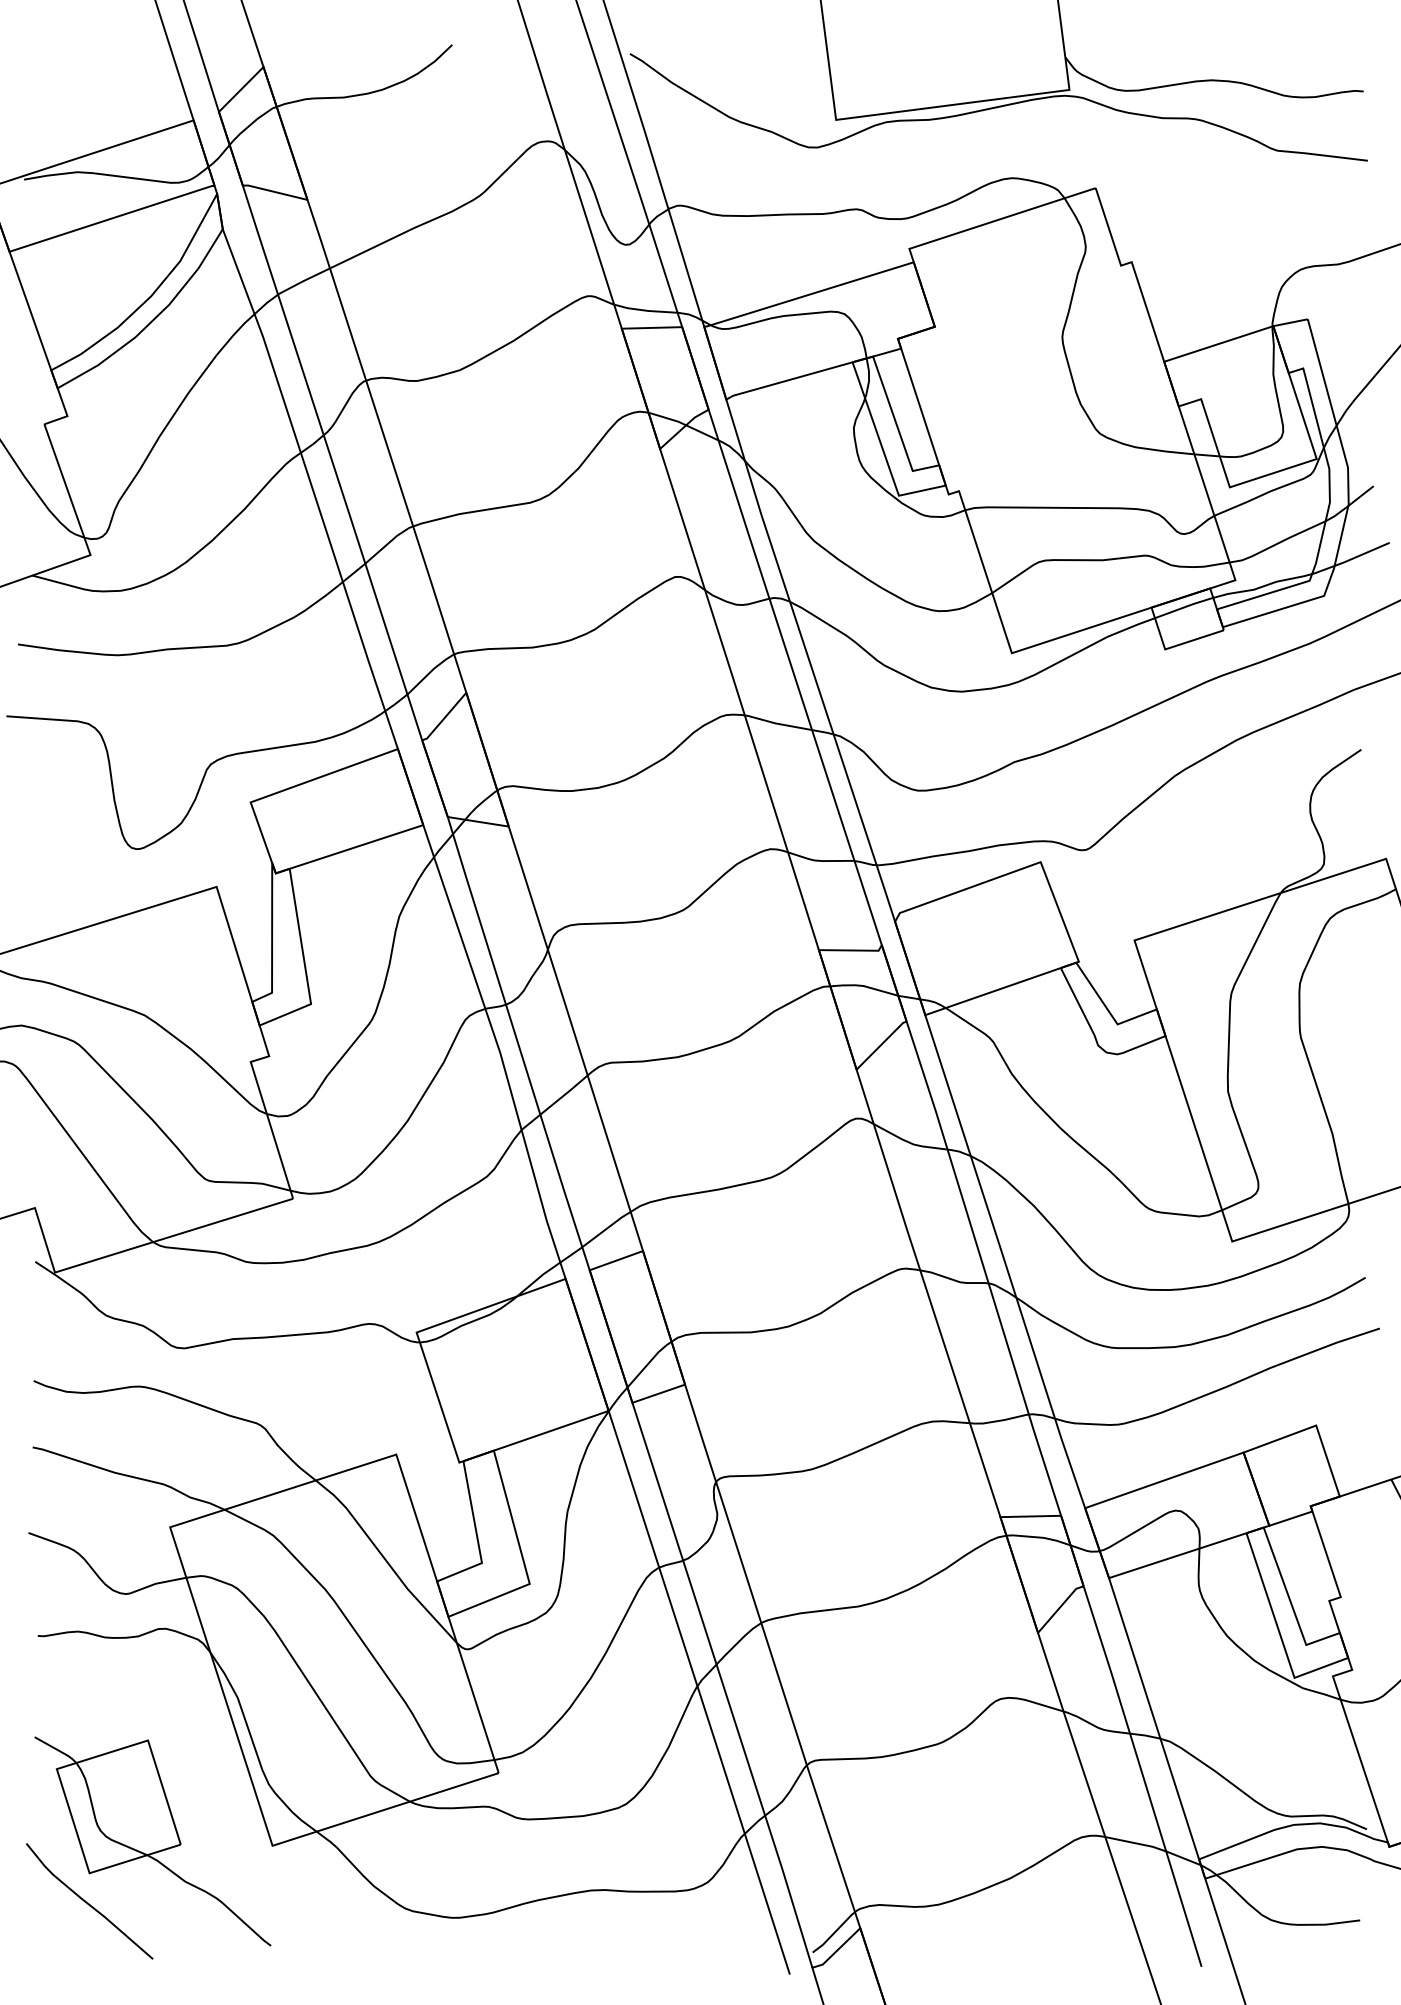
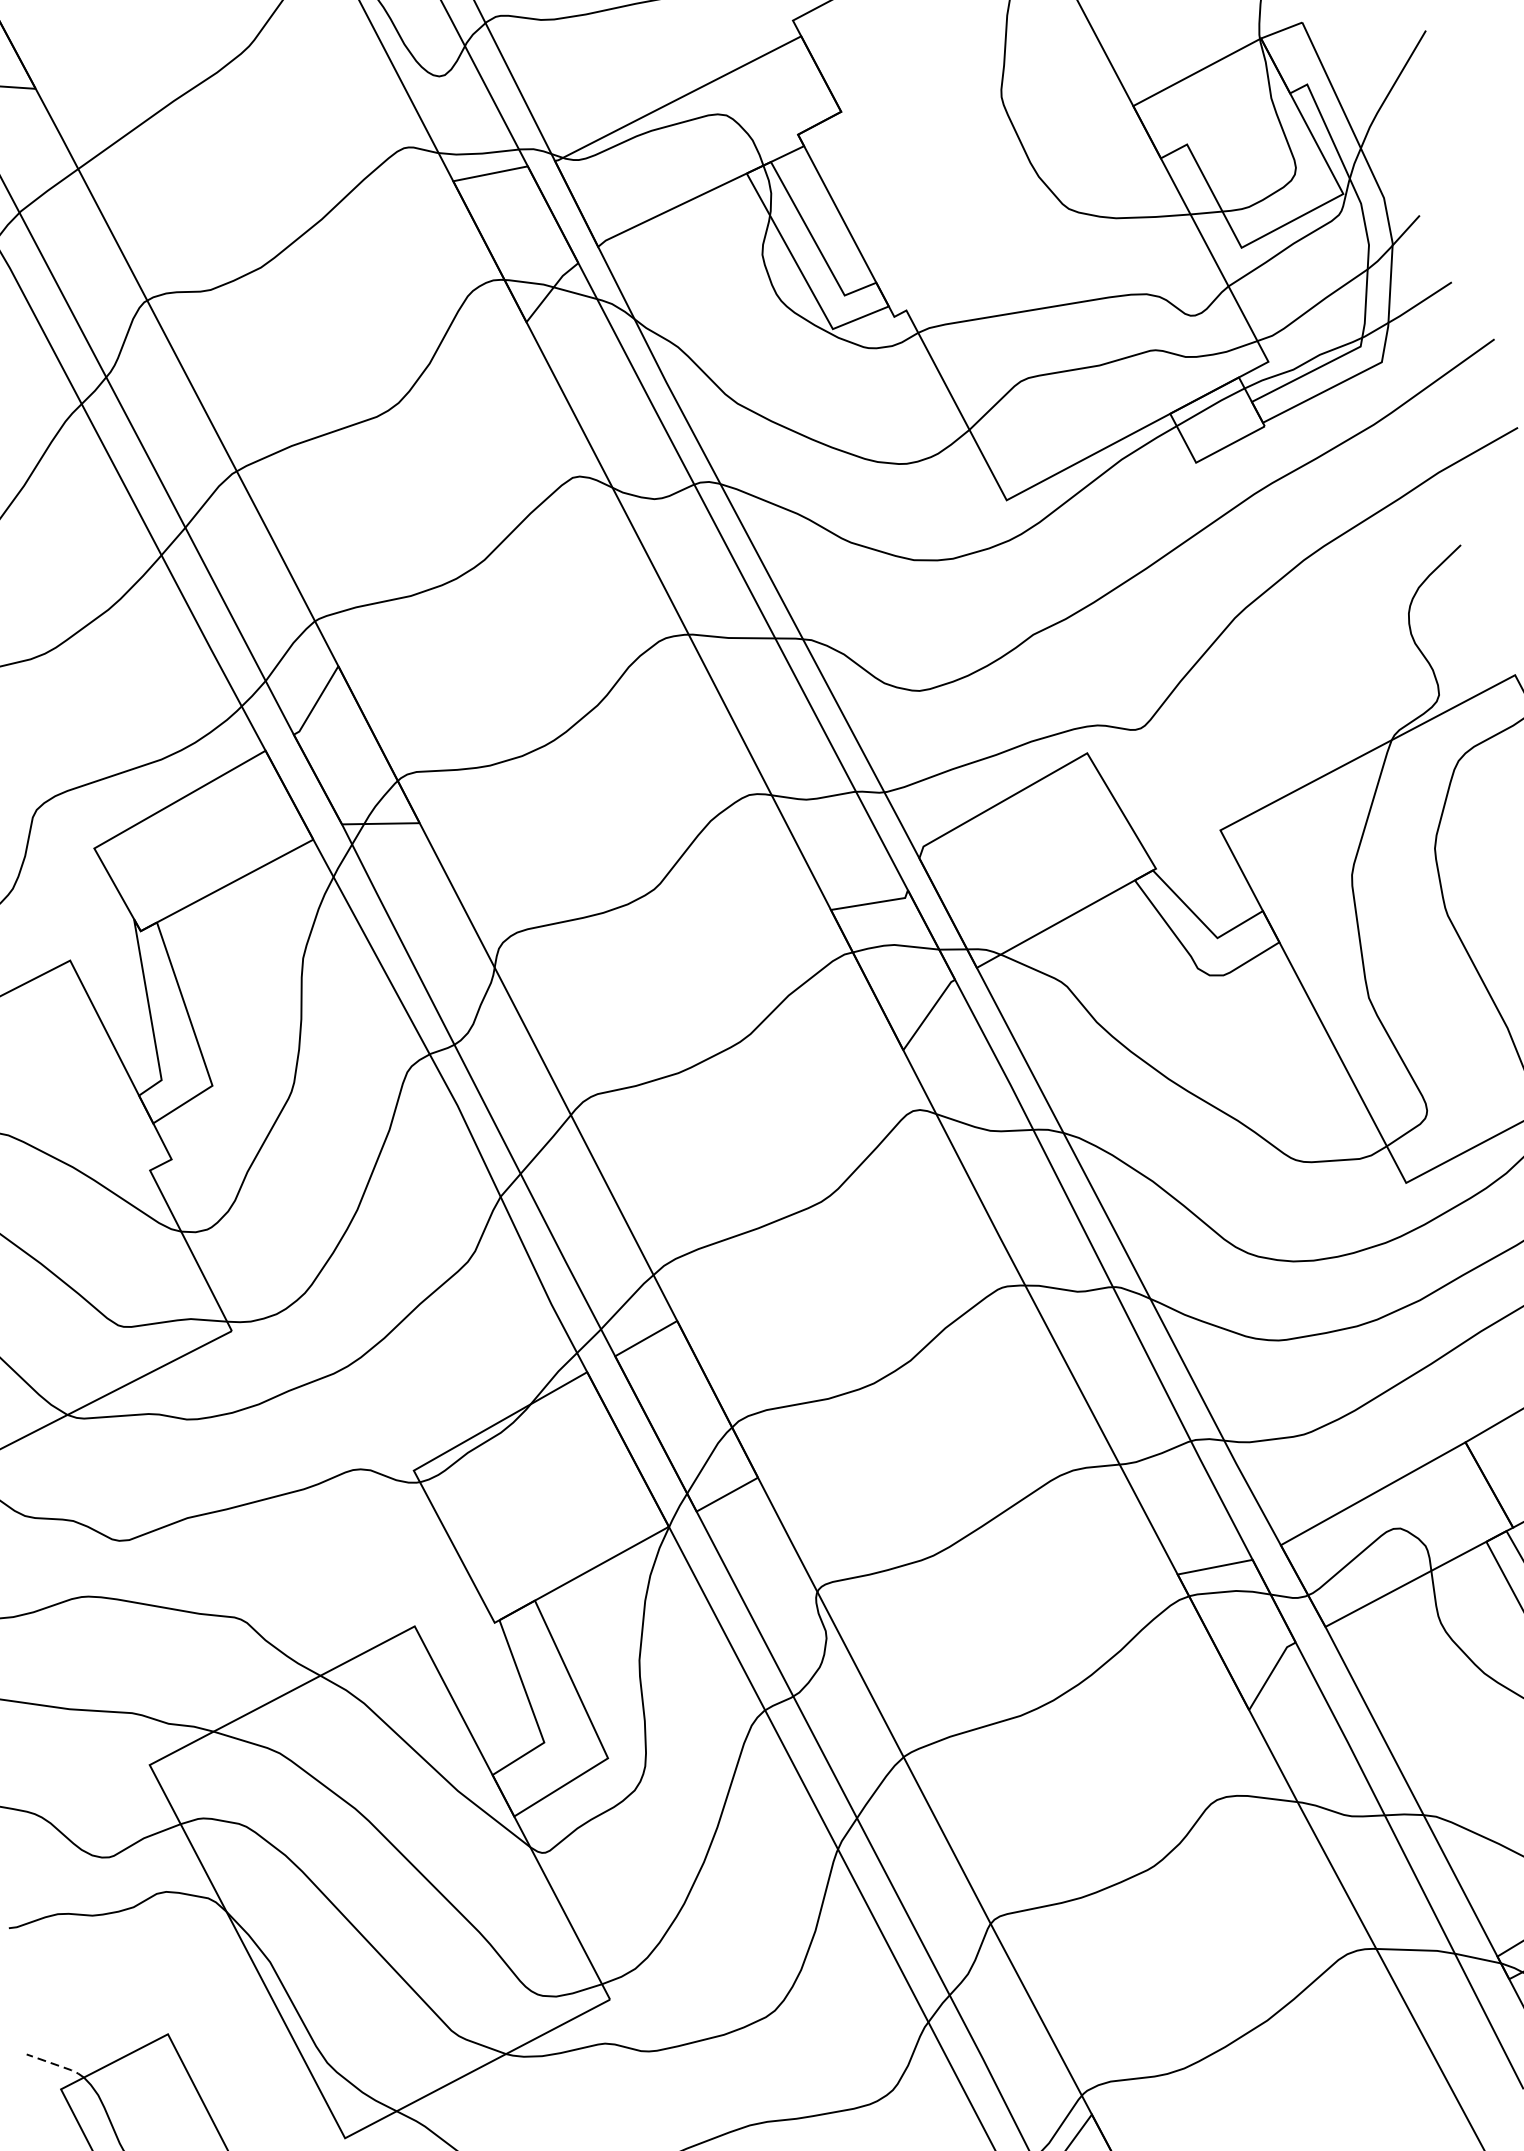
line: (57, 1749) -> (57, 2064), solid -> dashed

